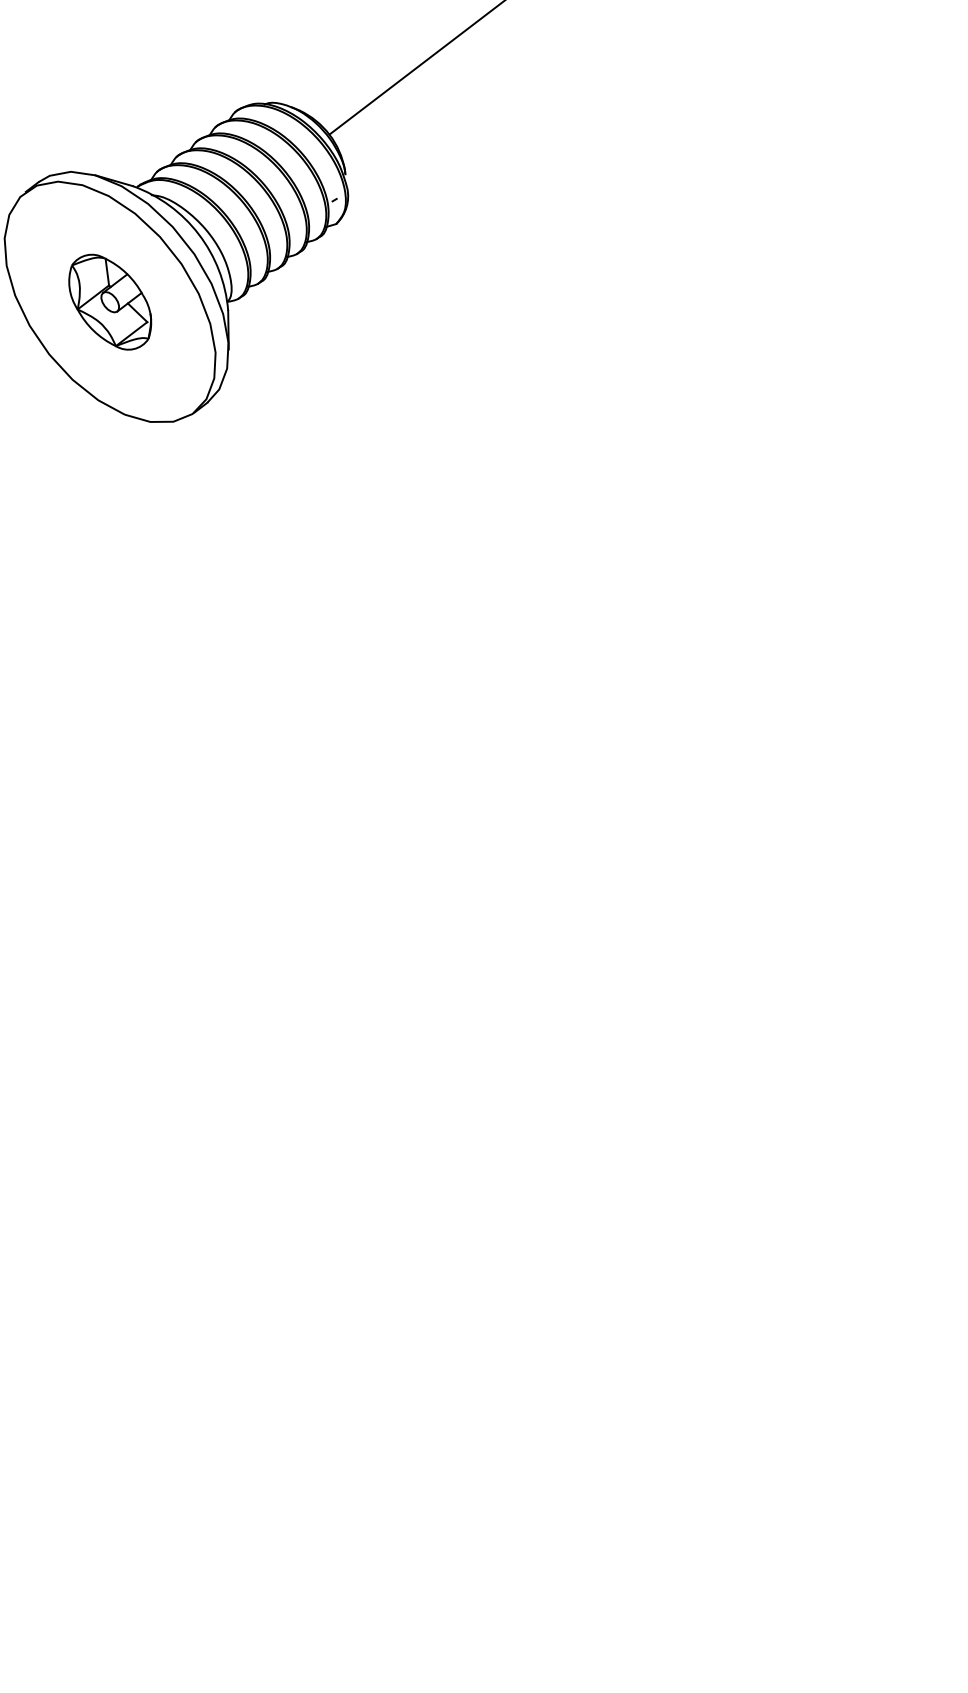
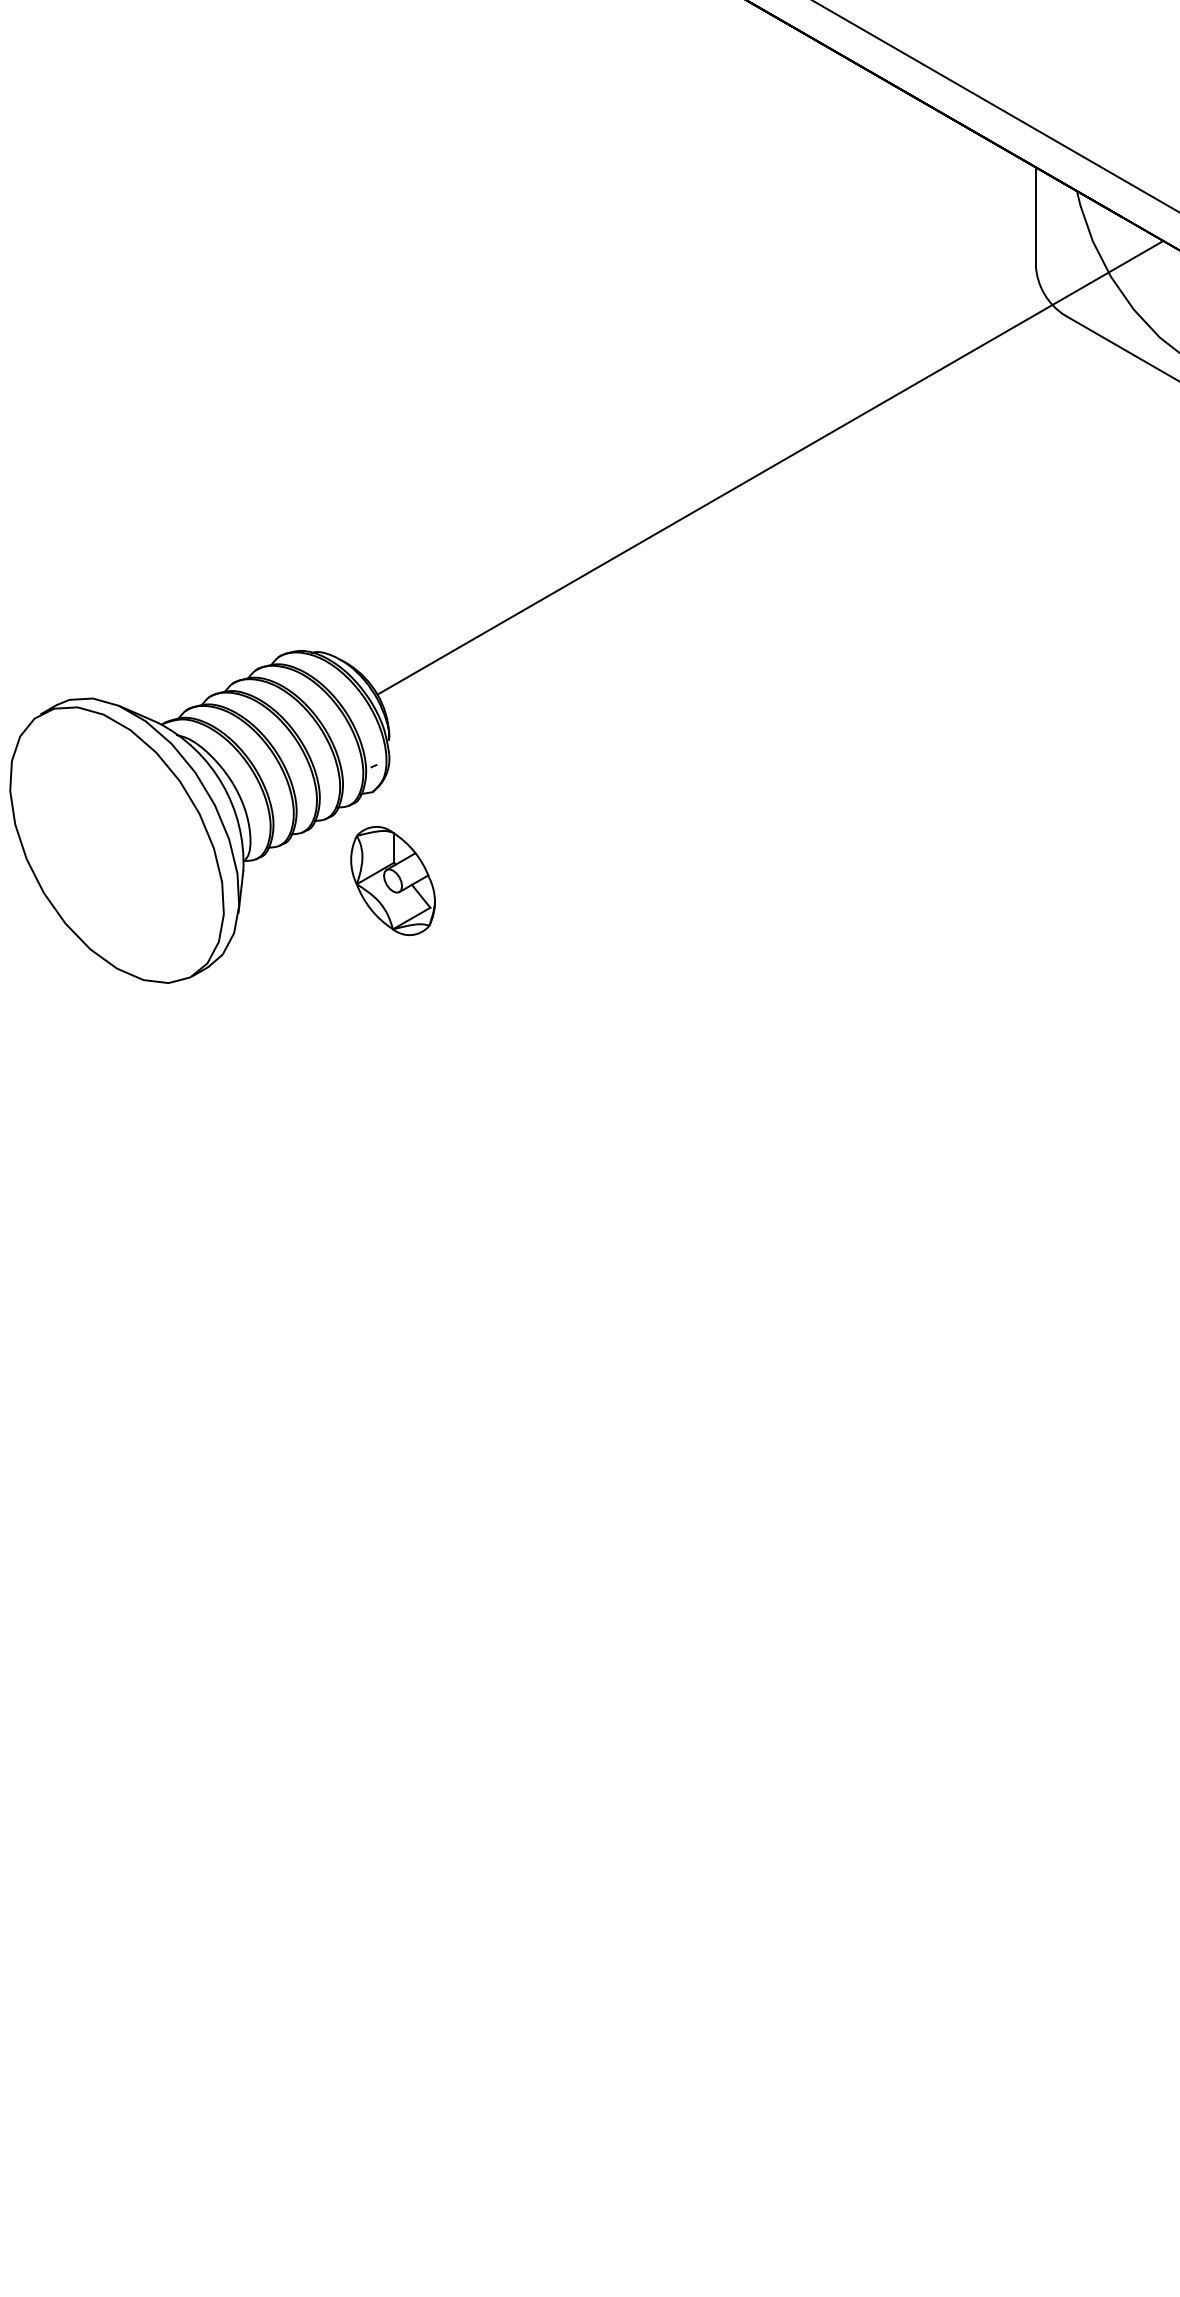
part: (109, 302) -> (392, 881), moved

